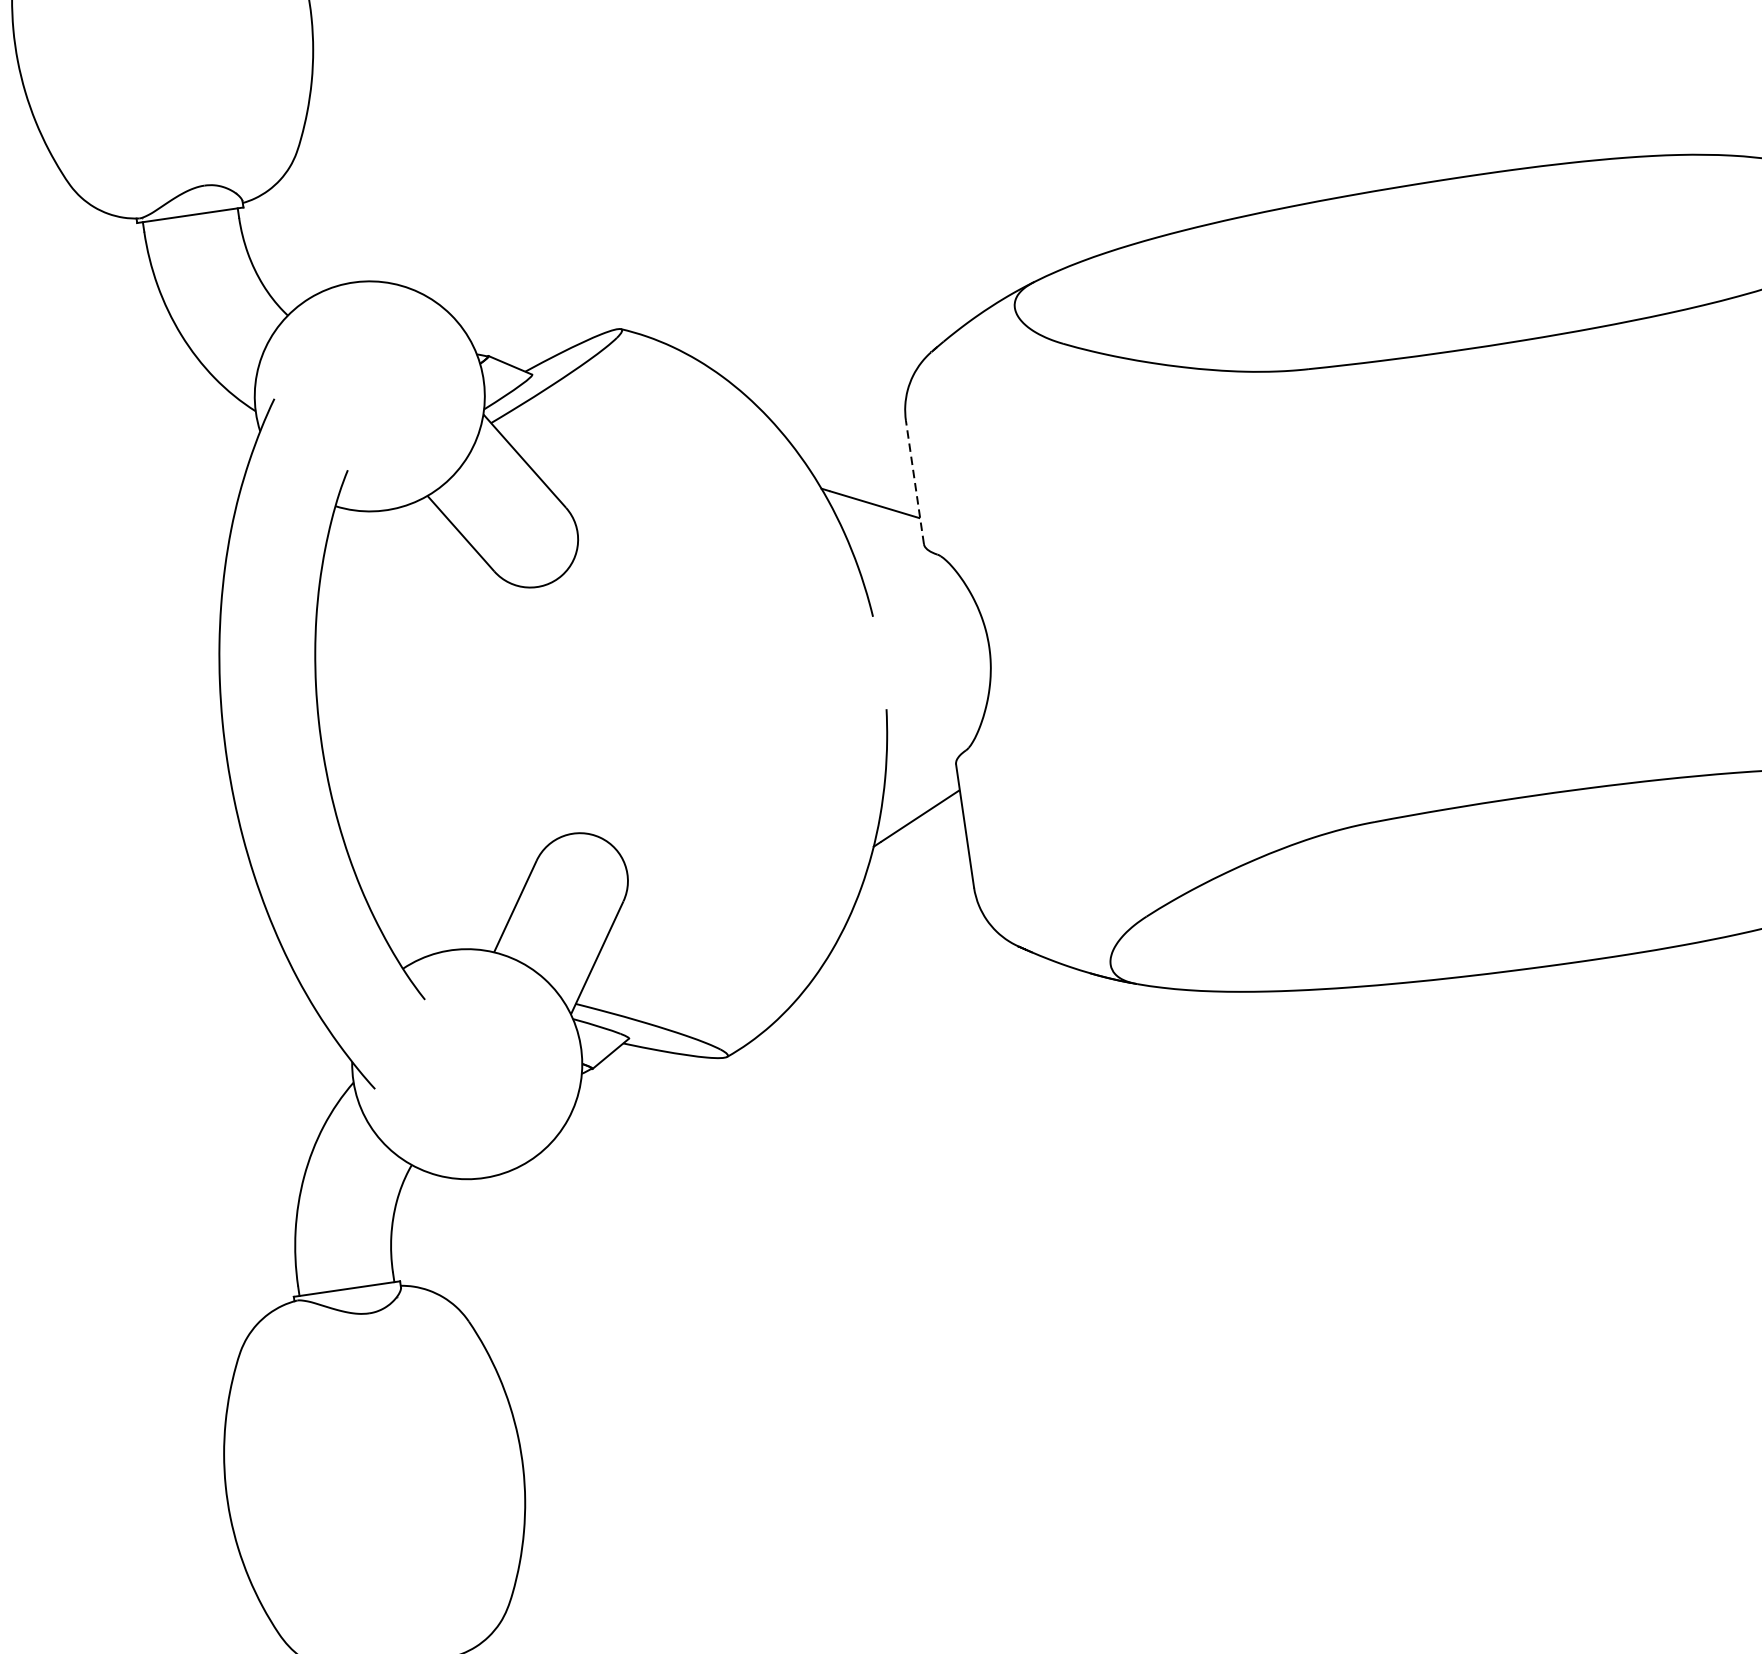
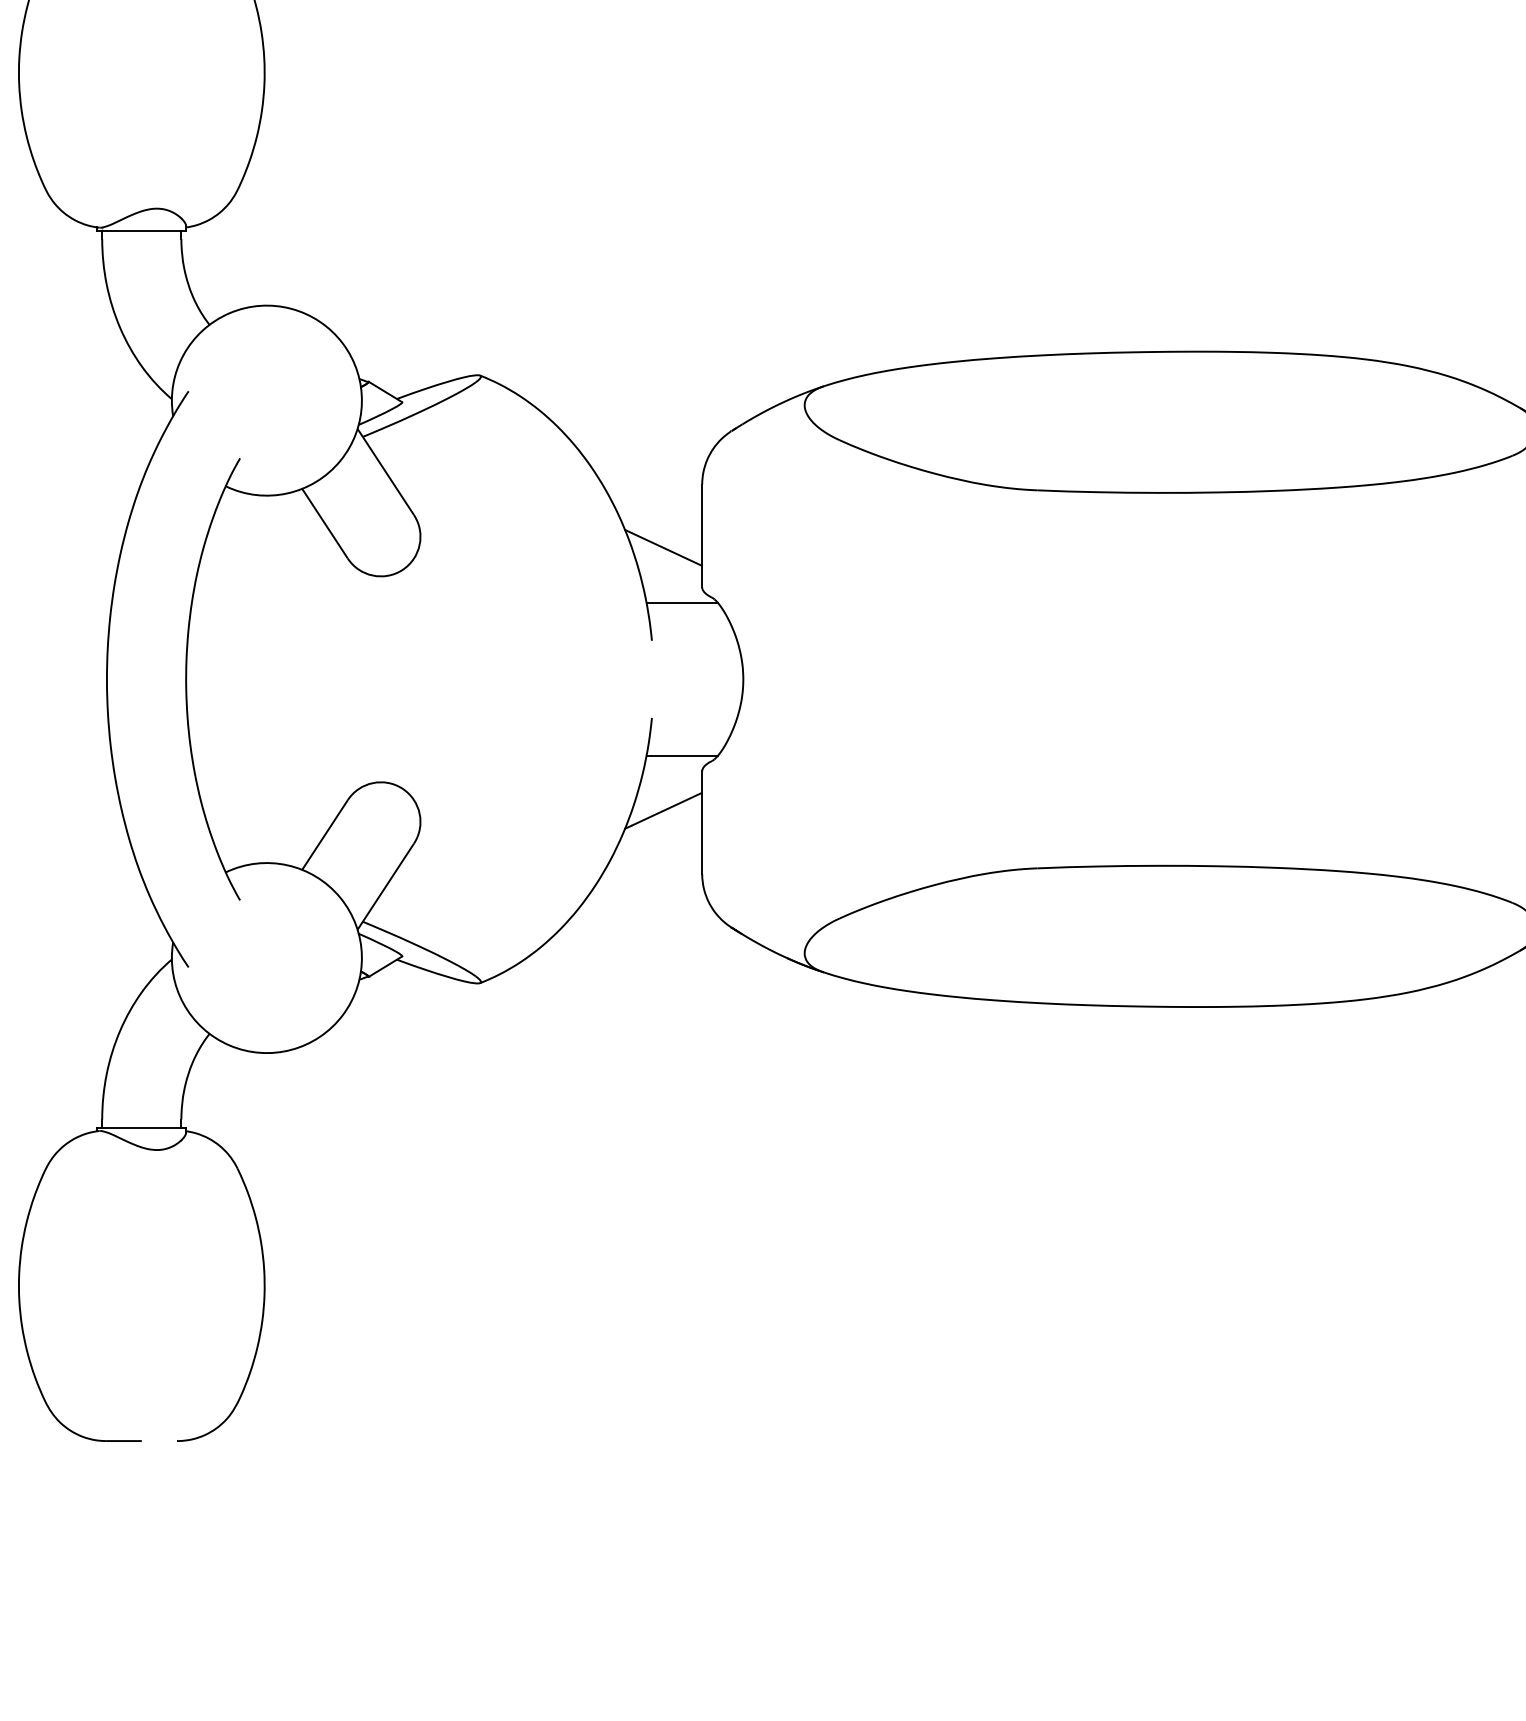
line: (915, 481) -> (702, 535), dashed -> solid
line: (901, 565) -> (681, 602), added
line: (928, 749) -> (681, 755), added

